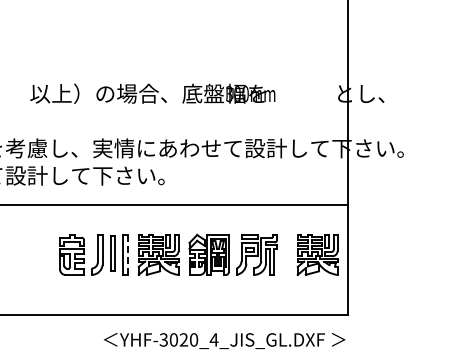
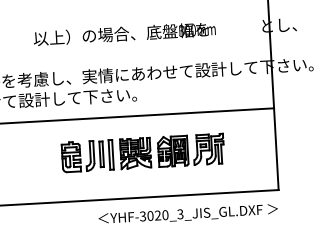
line: (128, 254) -> (113, 154), dashed -> solid
part: (317, 254) -> (253, 146), removed
text: (213, 339) -> (179, 214), YHF-3020_4_JIS_GL.DXF -> YHF-3020_3_JIS_GL.DXF

